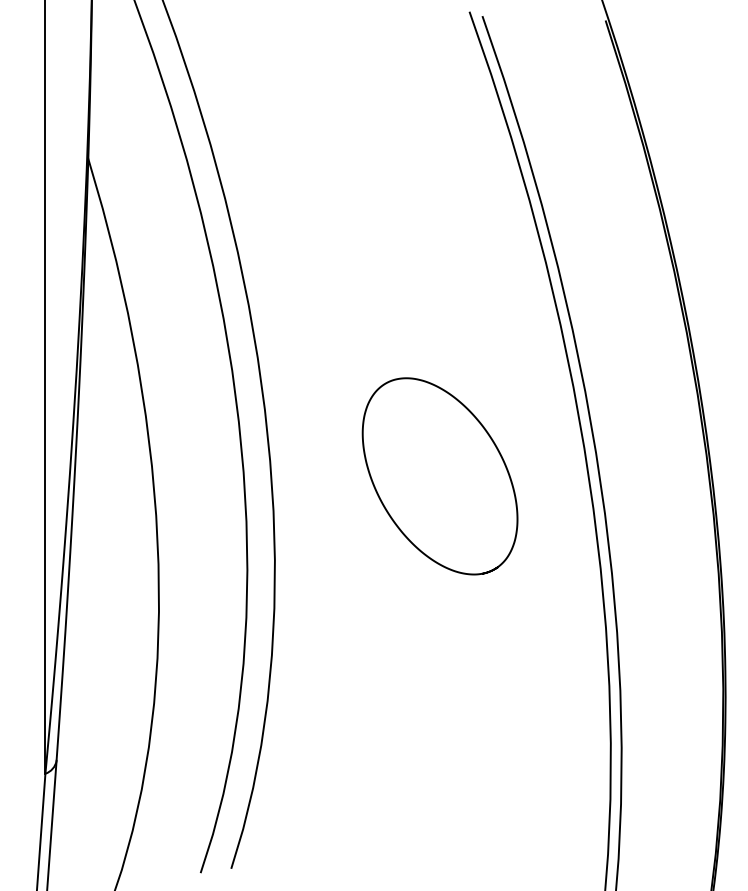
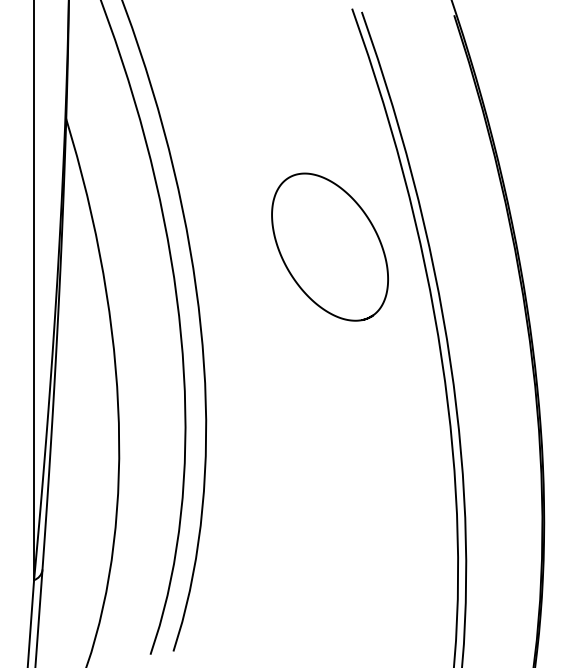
curve: (386, 506) -> (289, 269), moved

